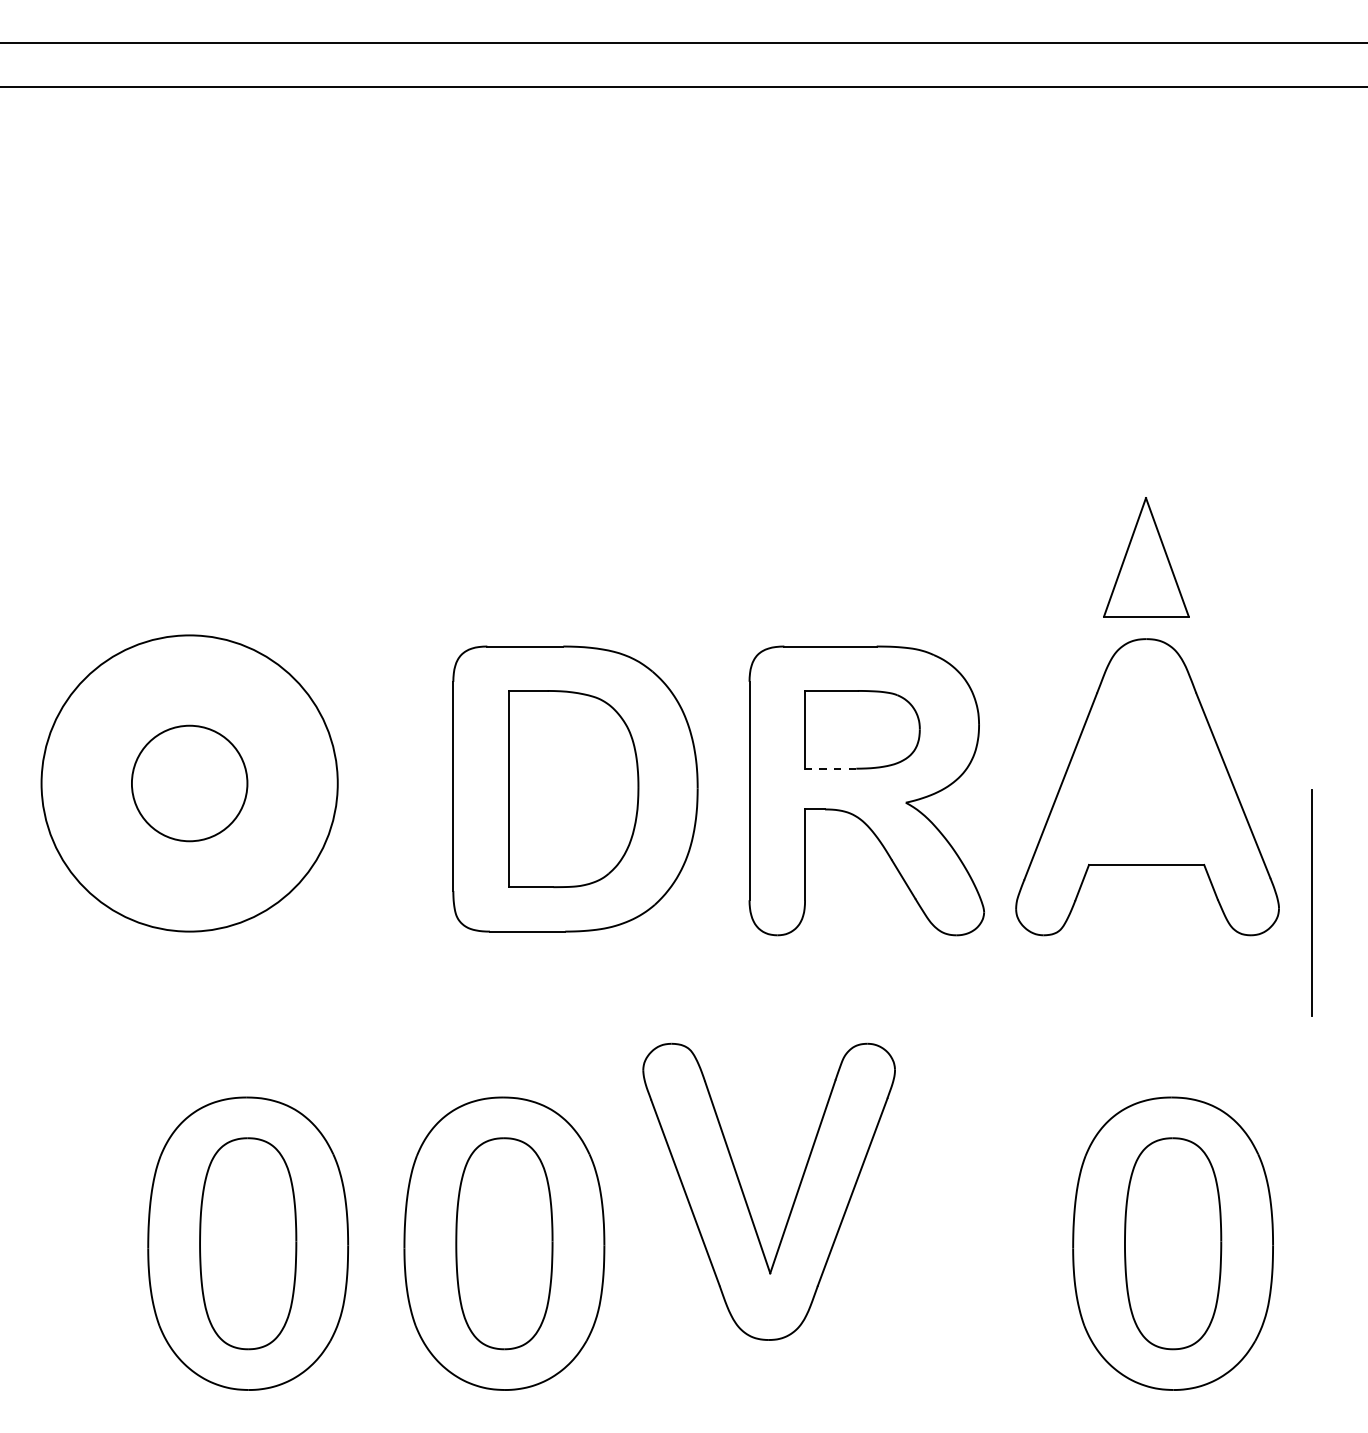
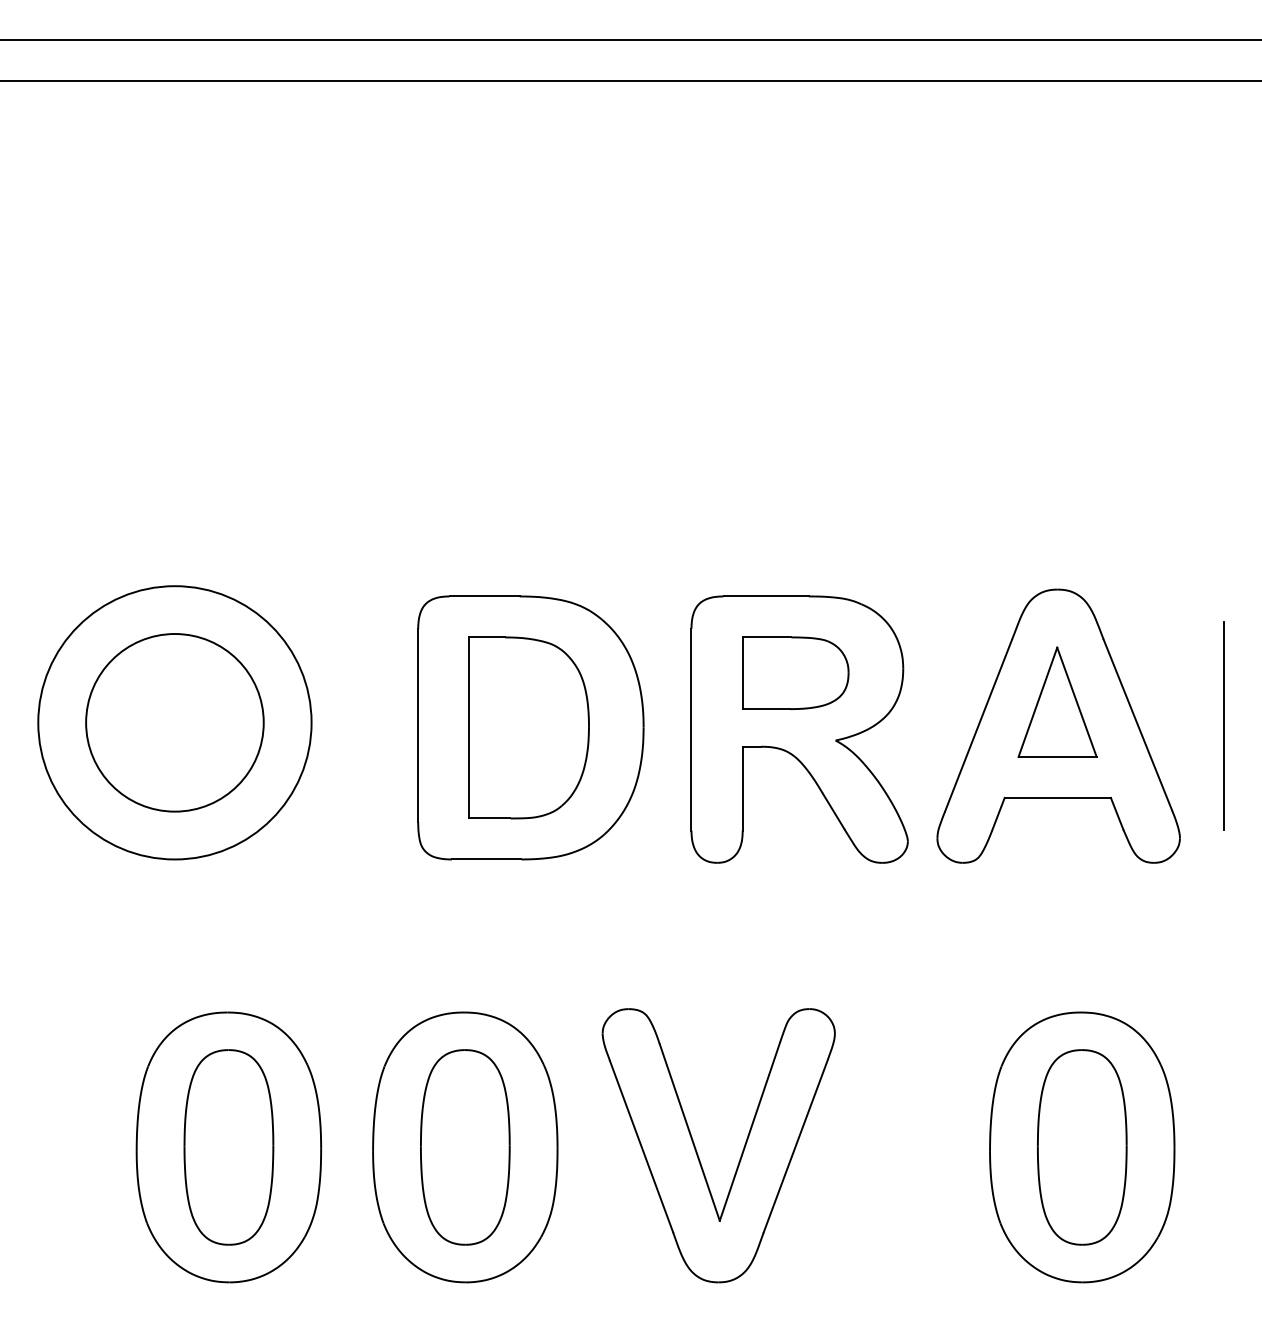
part: (1146, 557) -> (1057, 702), moved
line: (830, 768) -> (766, 708), dashed -> solid
circle: (189, 783) -> (174, 722), size x1.67
line: (1311, 902) -> (1223, 725), moved
part: (746, 1199) -> (697, 1152), moved

